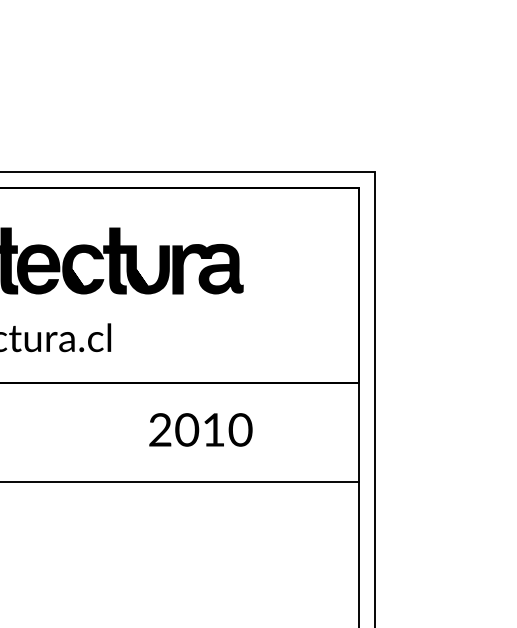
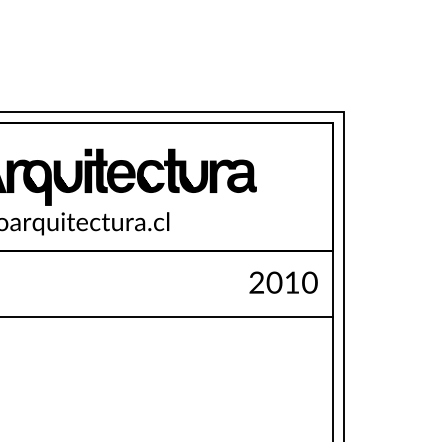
text: (200, 429) -> (283, 282), moved

